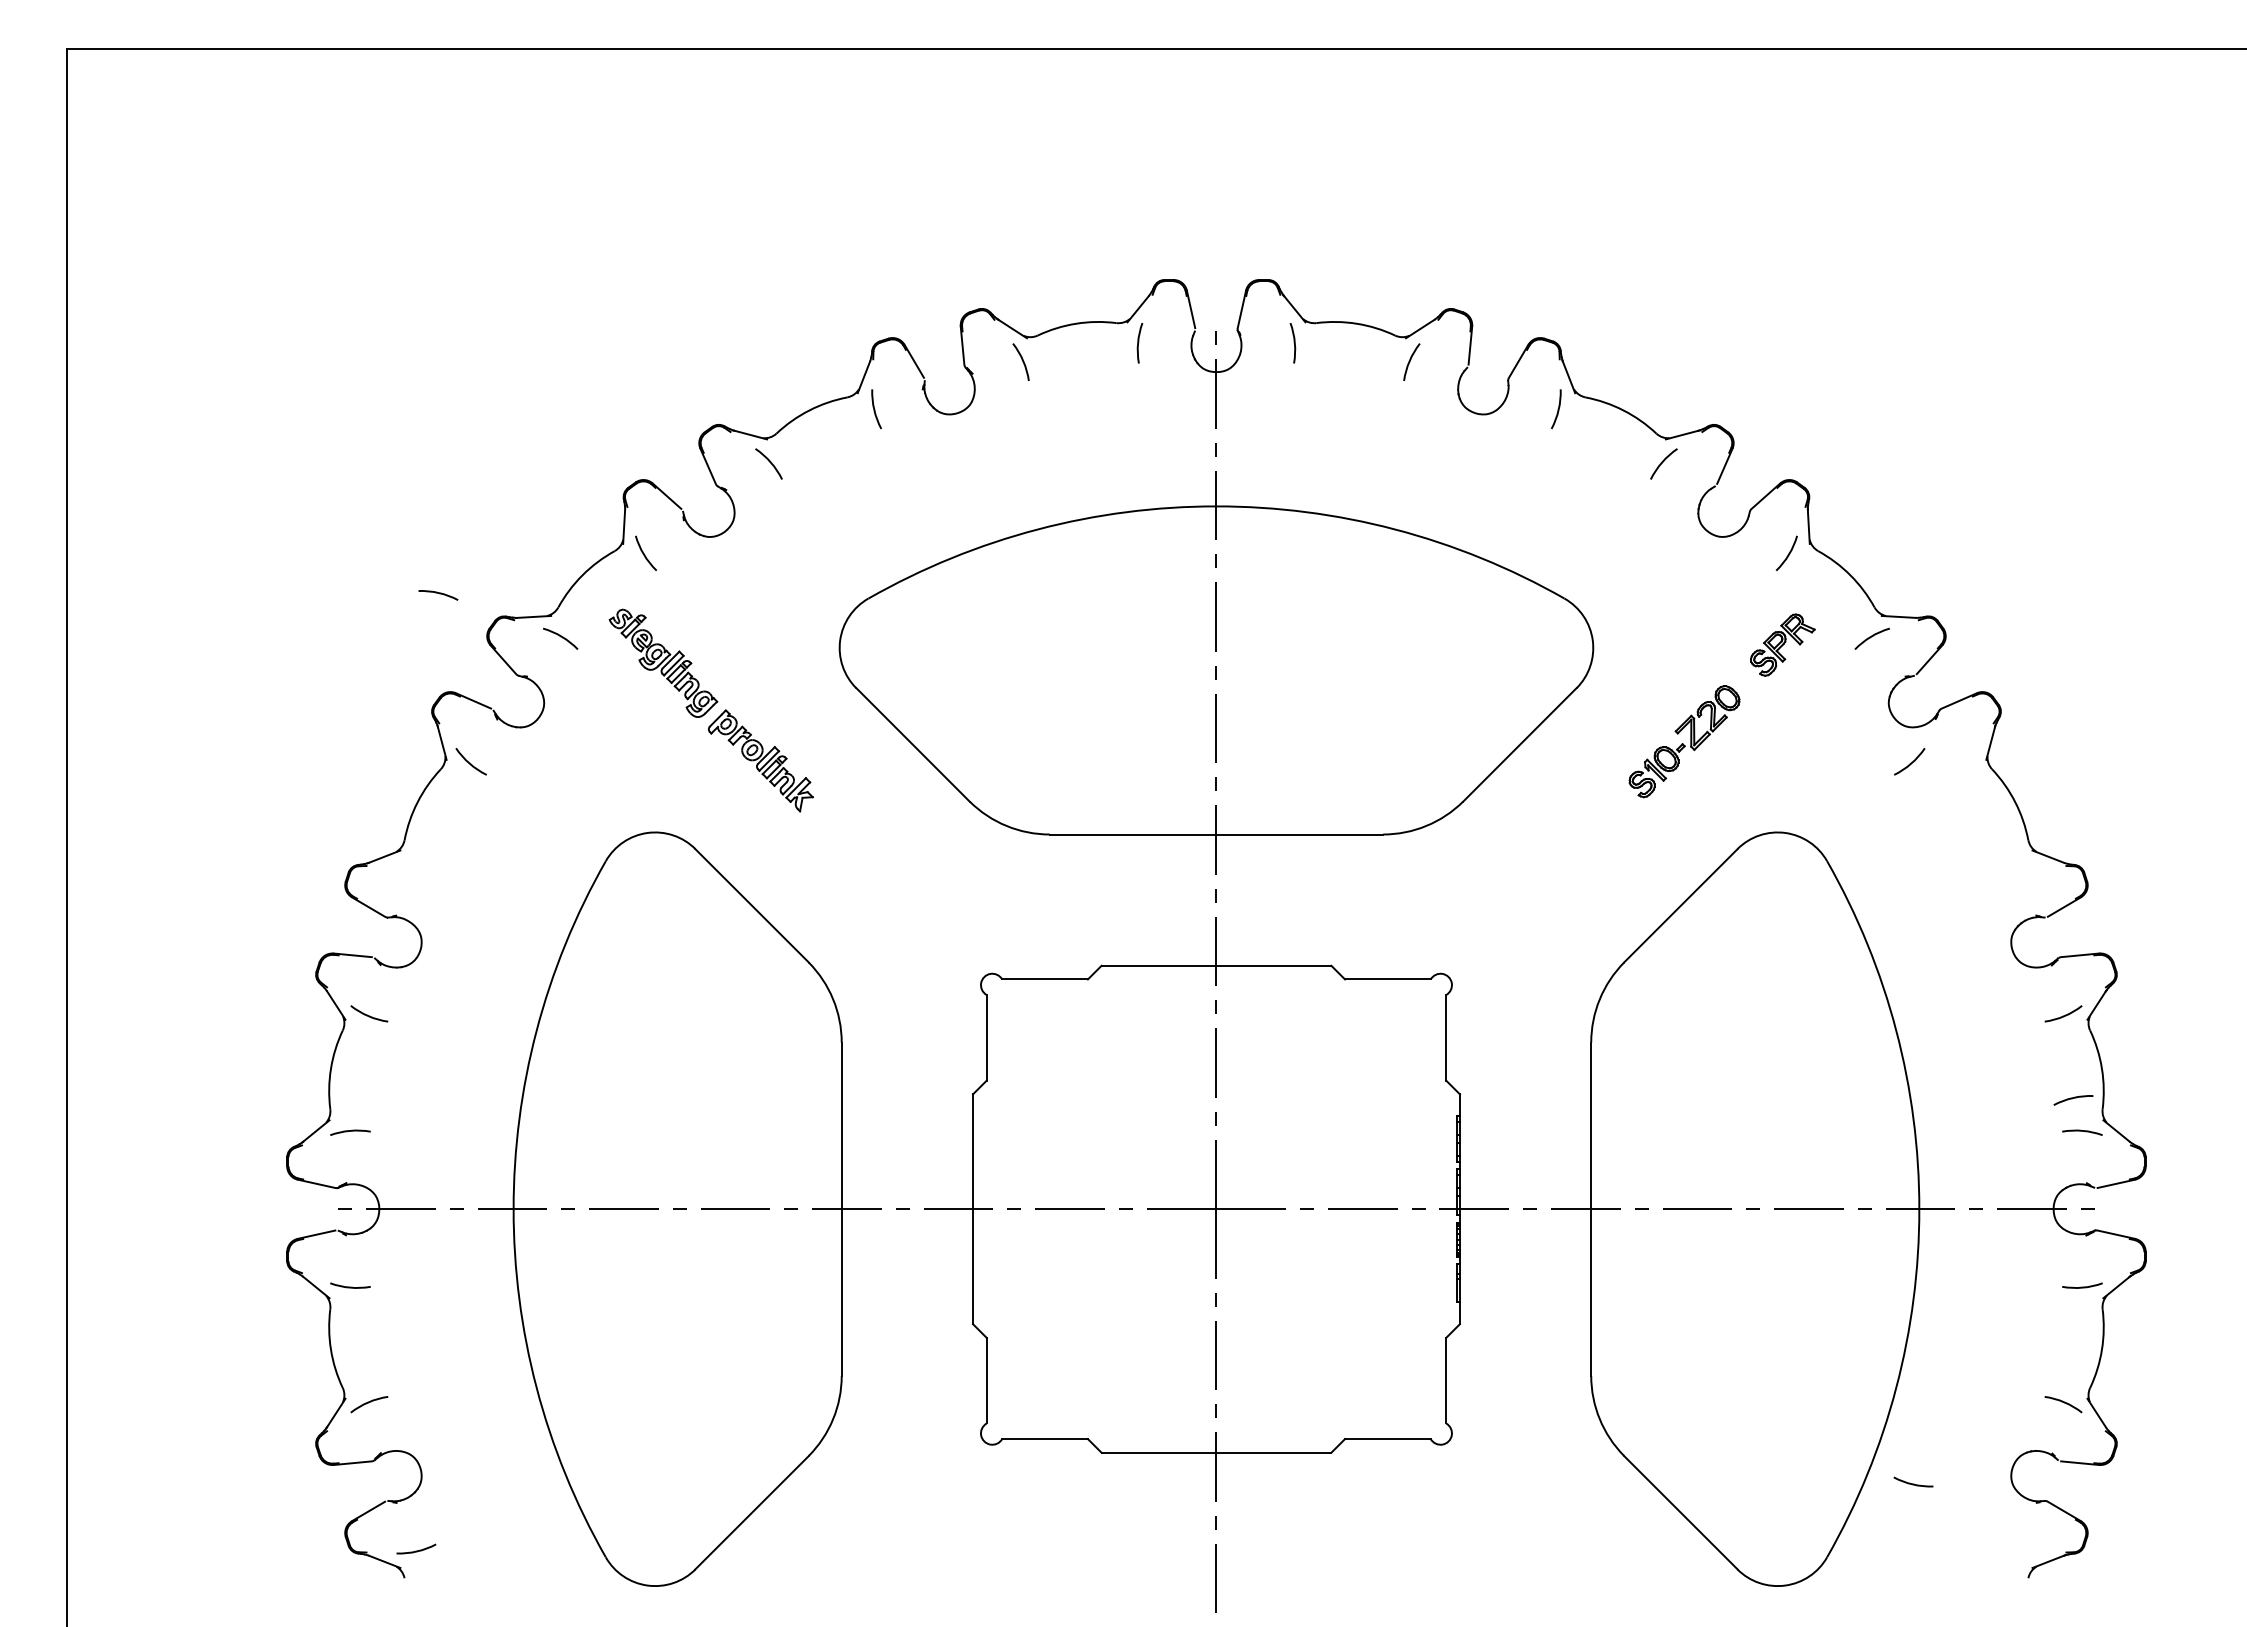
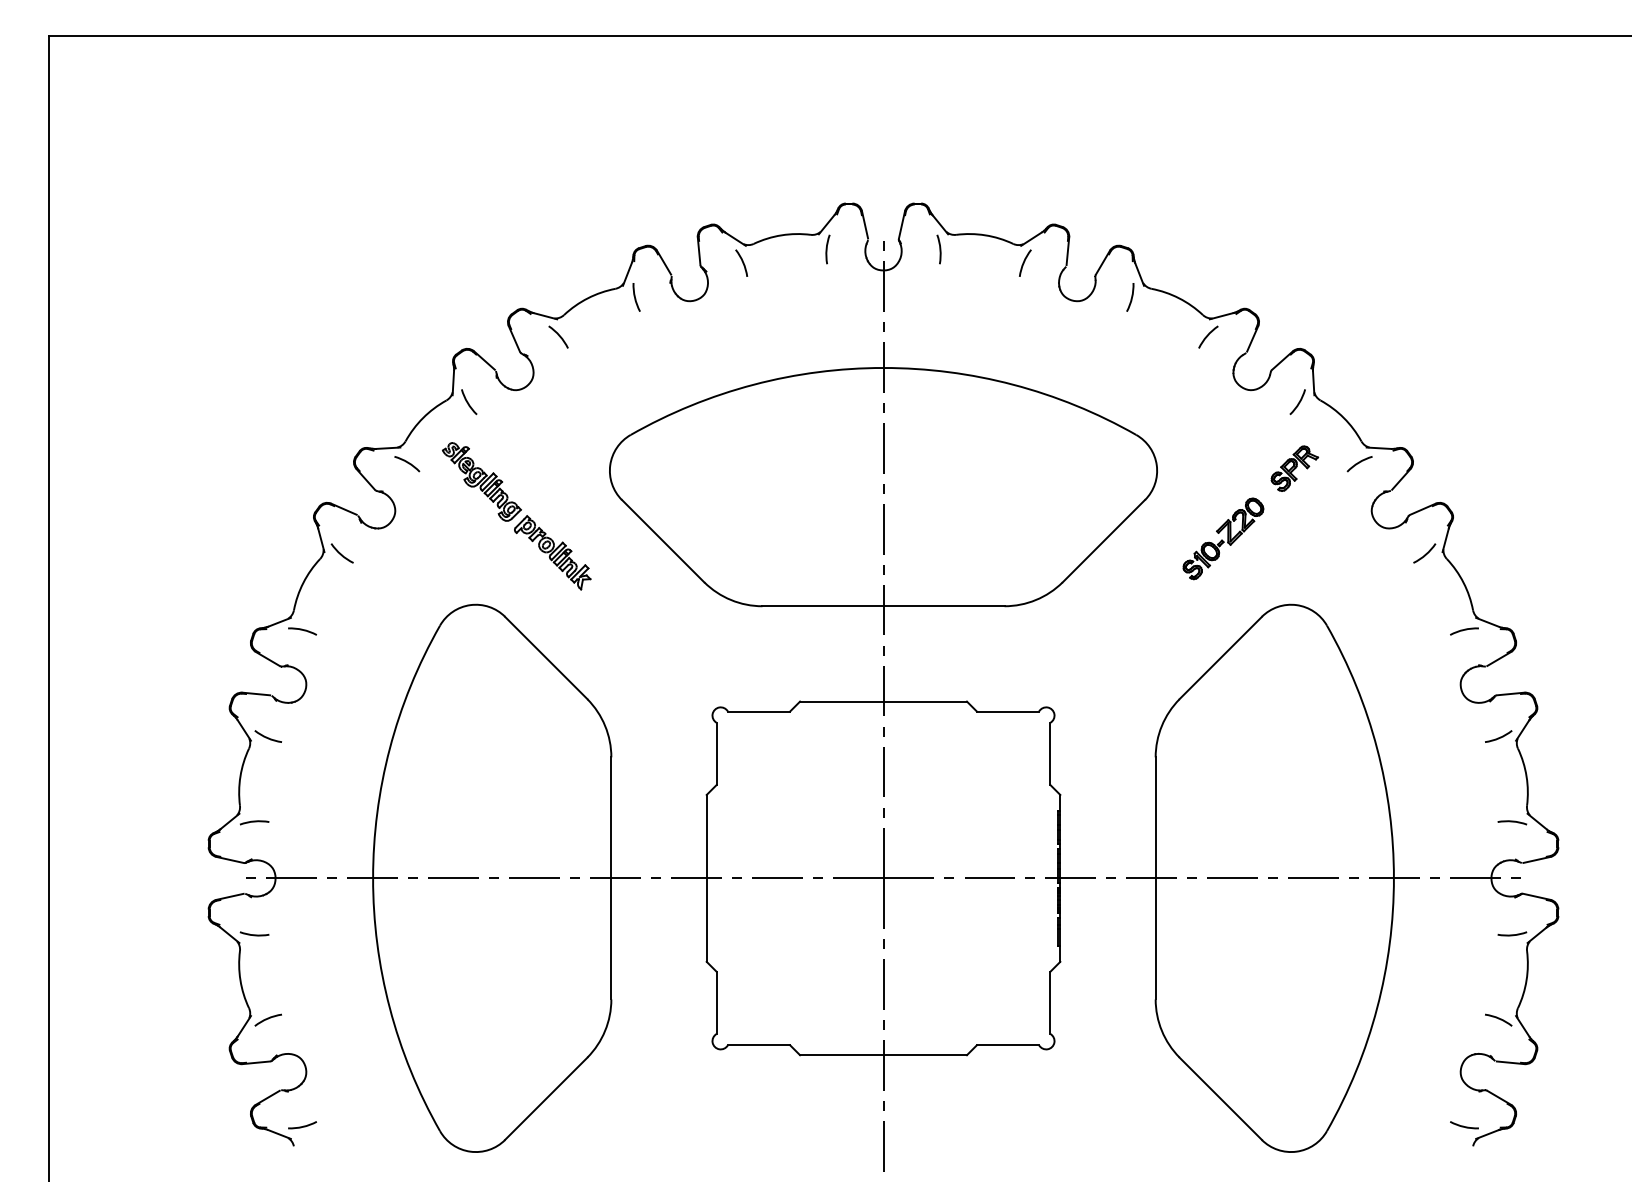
arc: (439, 594) -> (303, 630), moved
arc: (1910, 762) -> (1425, 553), moved
arc: (2072, 1099) -> (1463, 630), moved
arc: (1913, 1483) -> (1464, 1126), moved

